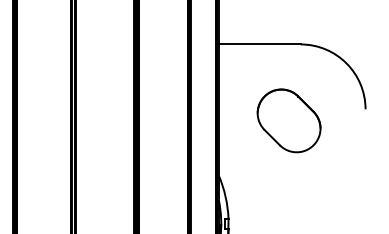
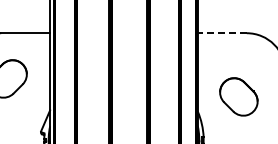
line: (258, 44) -> (221, 33), solid -> dashed
part: (288, 120) -> (238, 96), moved

